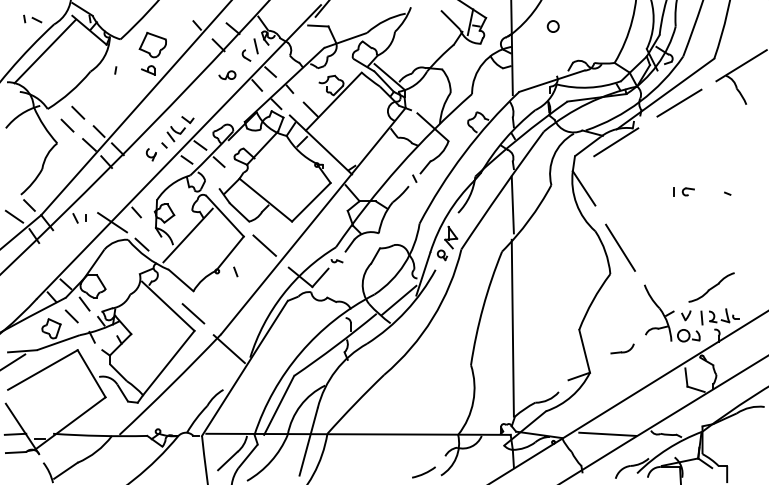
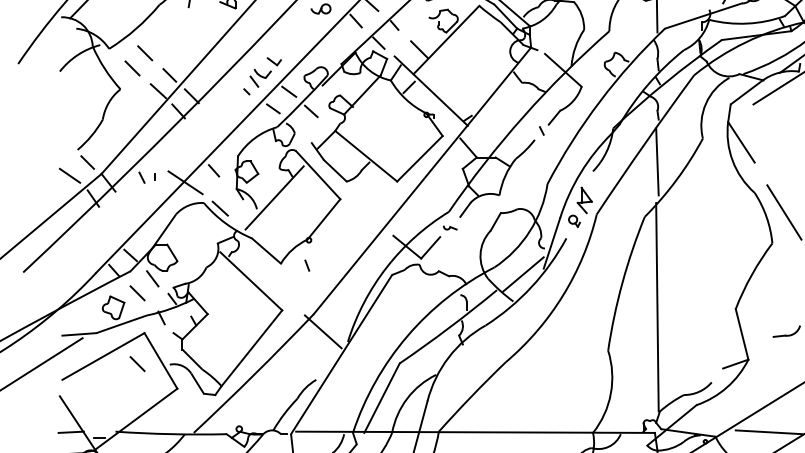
part: (150, 154) -> (230, 102), removed
line: (264, 245) -> (364, 209), removed
line: (235, 271) -> (306, 265), moved
line: (193, 313) -> (281, 289), removed
line: (71, 376) -> (137, 364), added

